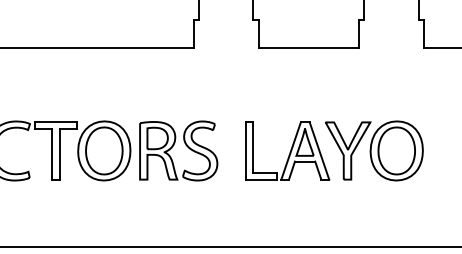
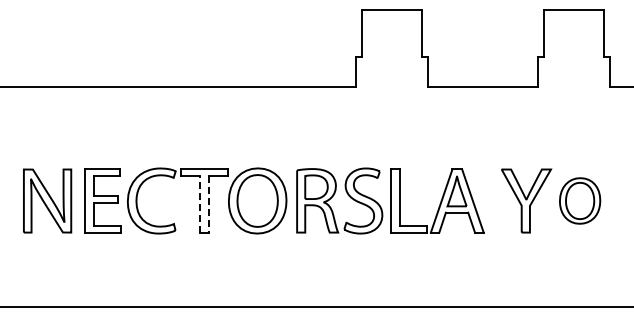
part: (287, 150) -> (437, 200), moved
part: (396, 150) -> (579, 200), size x0.7
line: (52, 154) -> (200, 204), solid -> dashed
line: (59, 155) -> (208, 205), solid -> dashed

